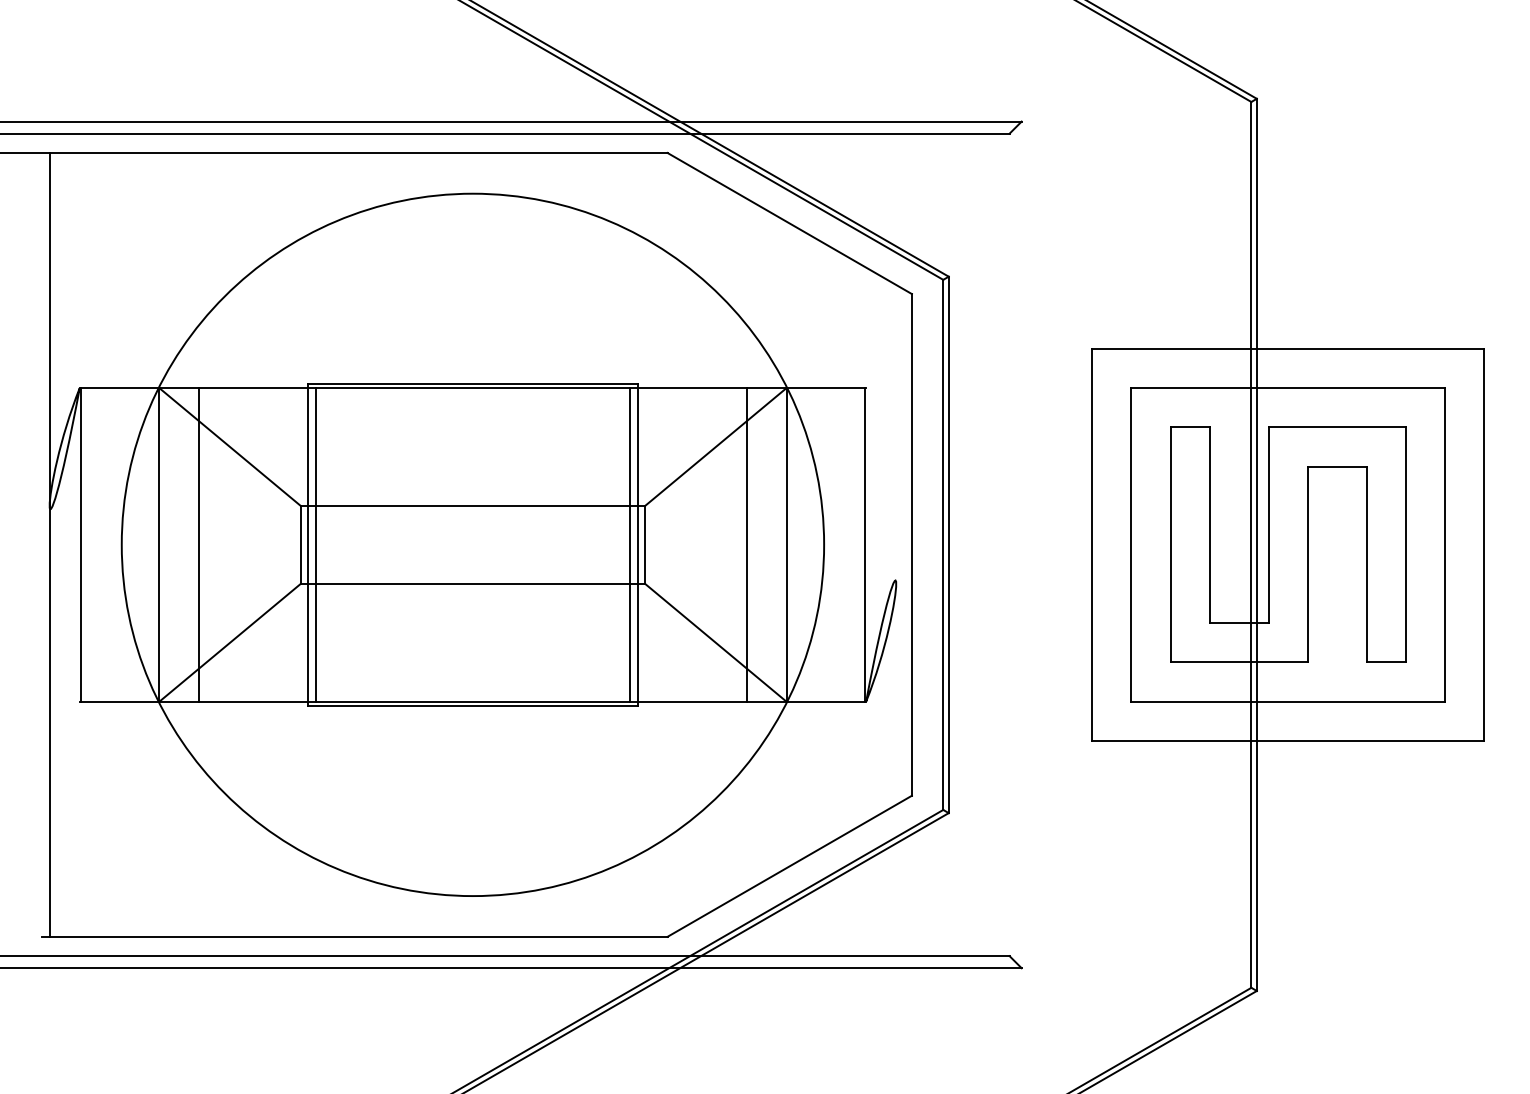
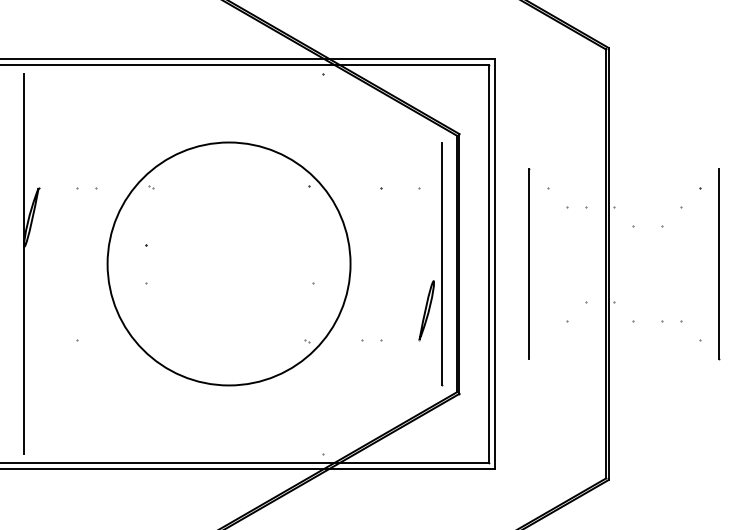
circle: (471, 543) -> (228, 263), size x0.71
line: (1008, 543) -> (488, 263), added
line: (1021, 543) -> (494, 263), added

